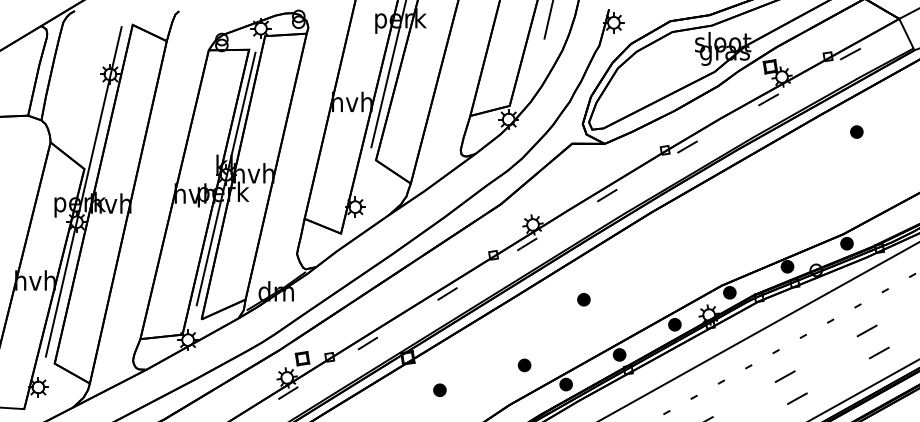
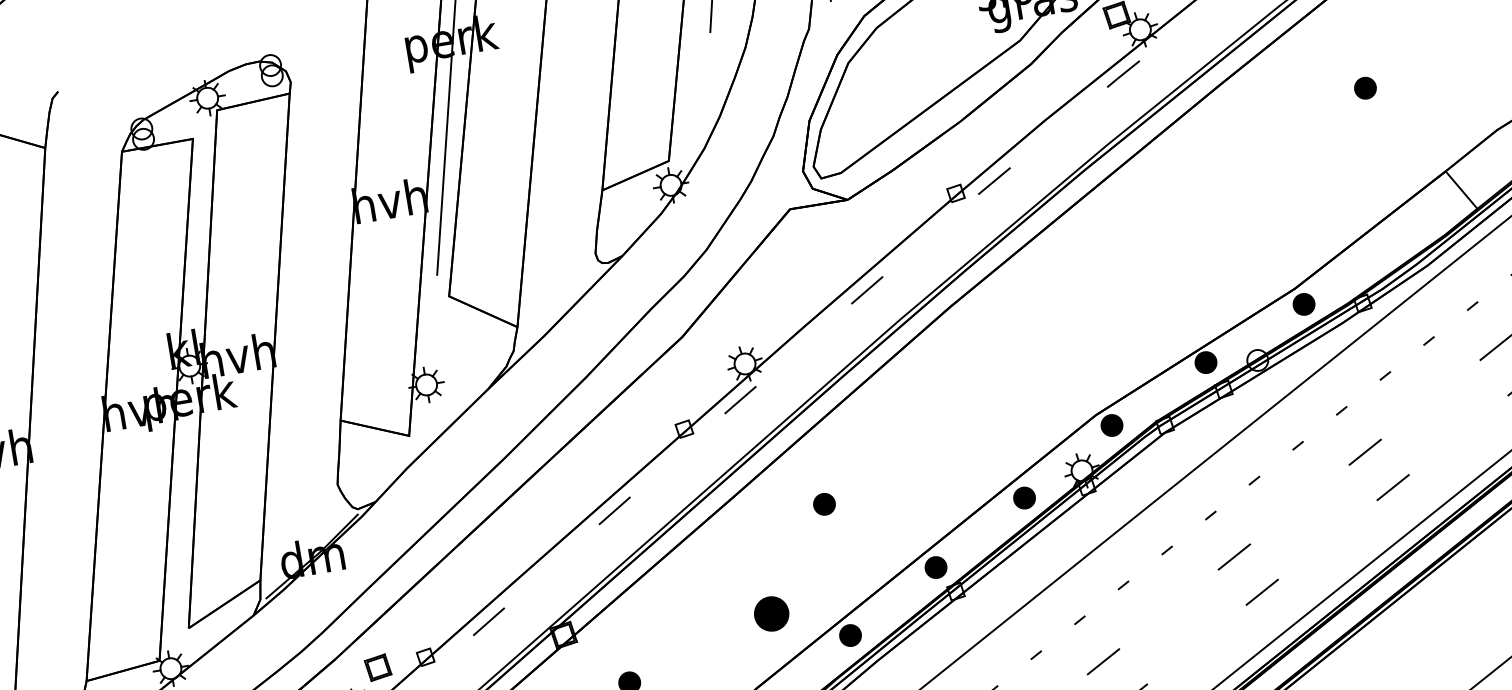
part: (856, 131) -> (1364, 87), moved
line: (225, 178) -> (189, 372), removed
part: (583, 299) -> (823, 504), moved
part: (524, 365) -> (771, 614), size x1.6

